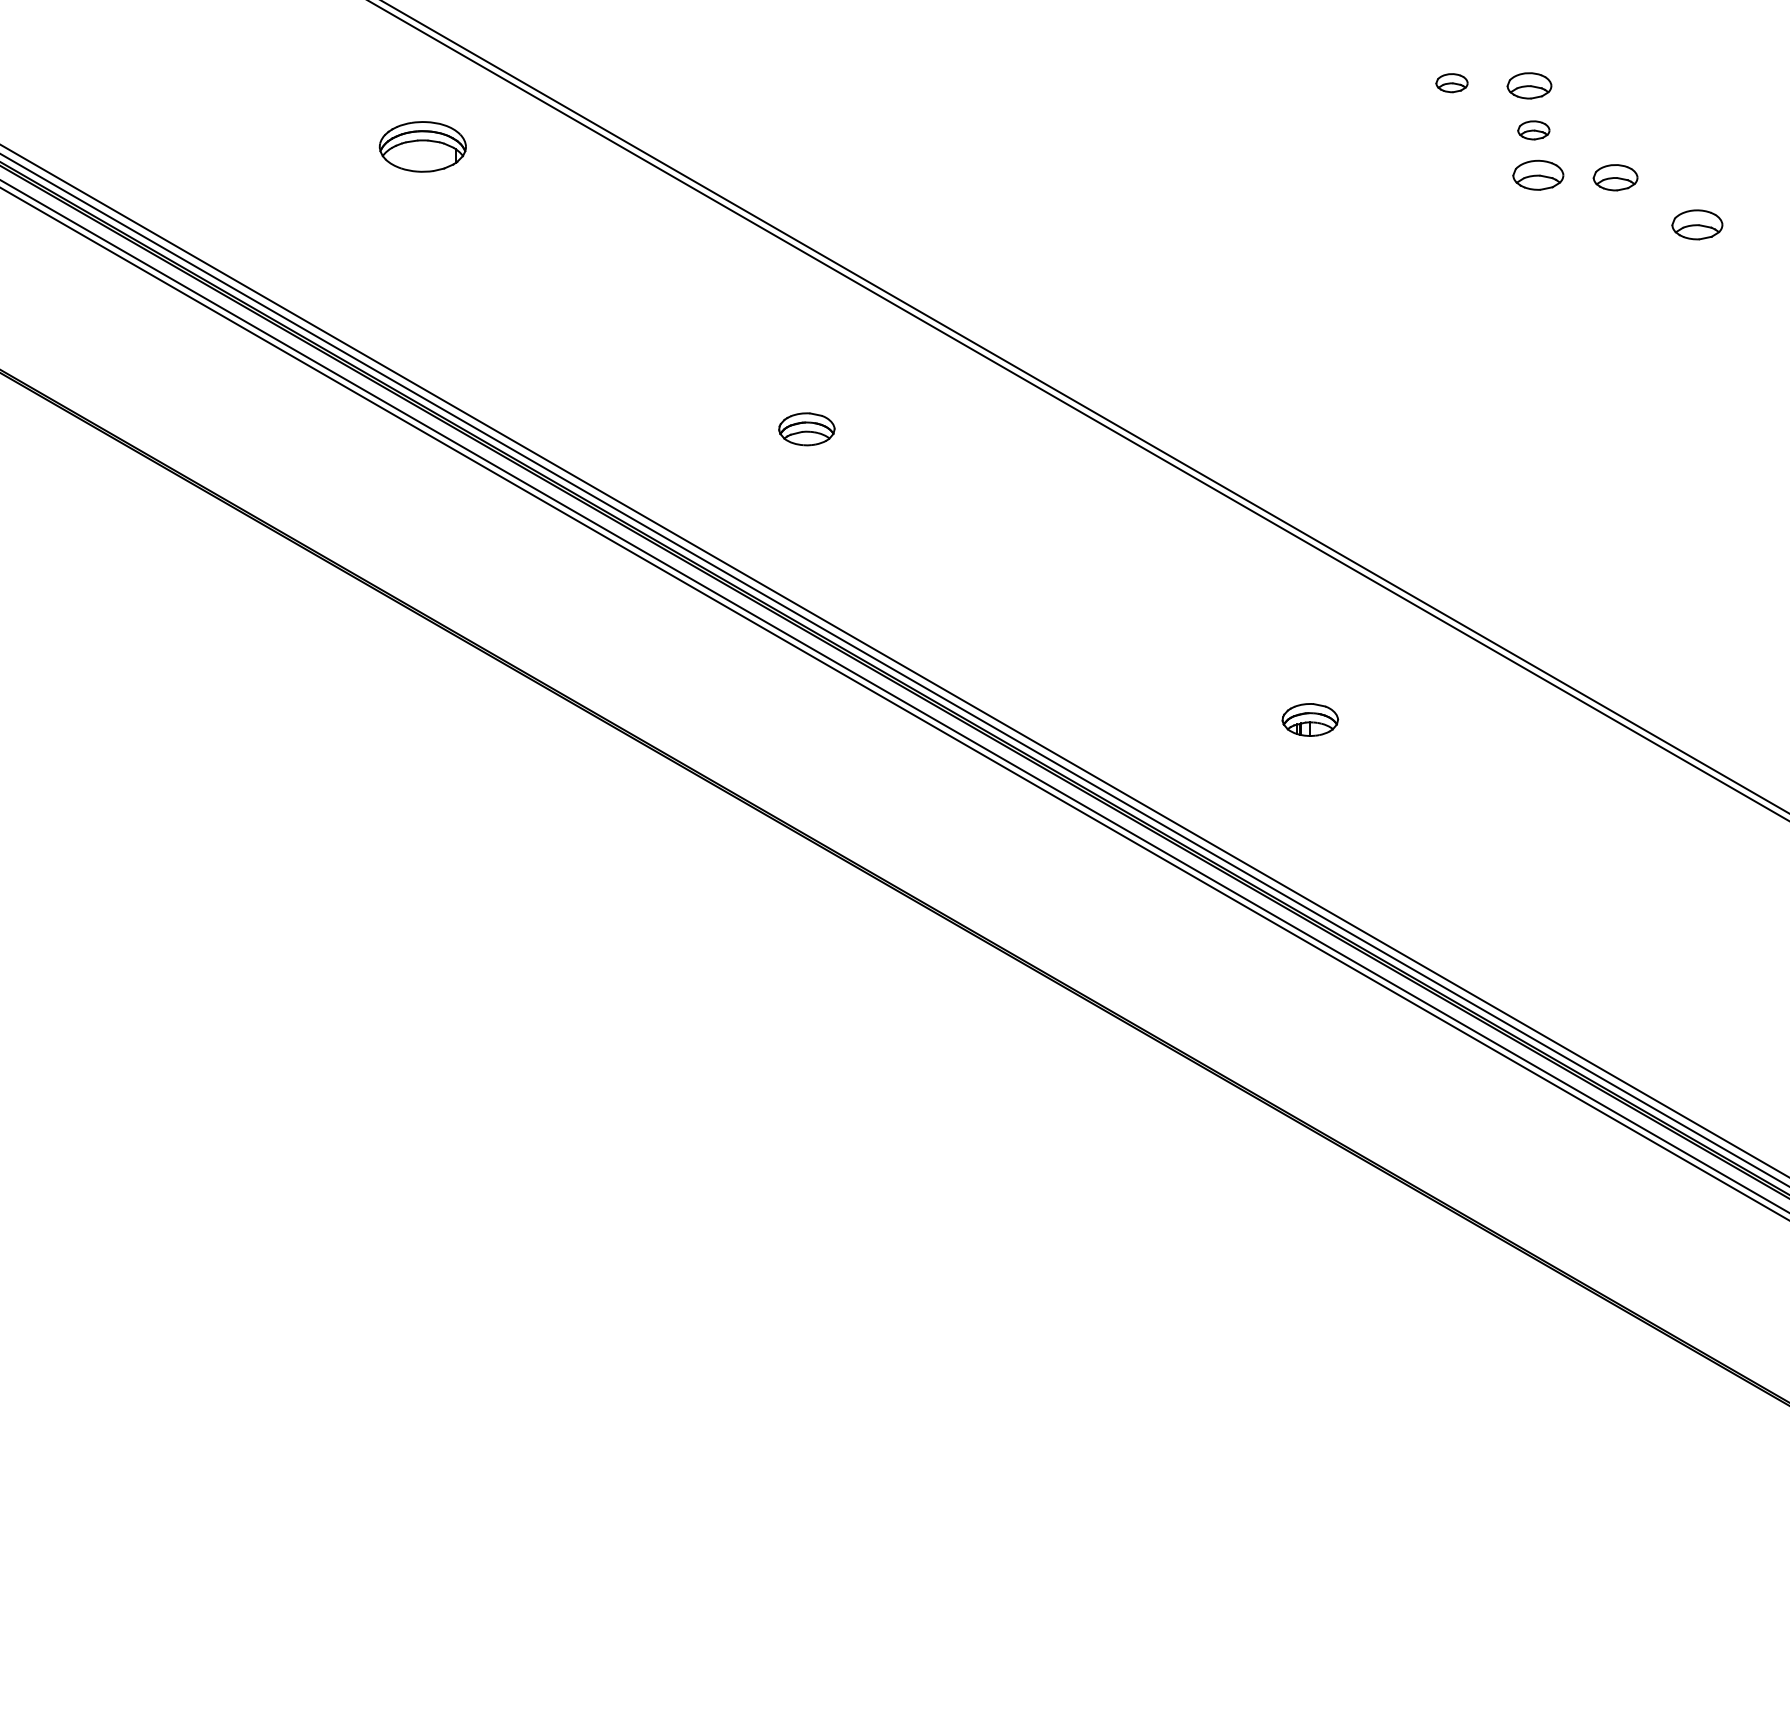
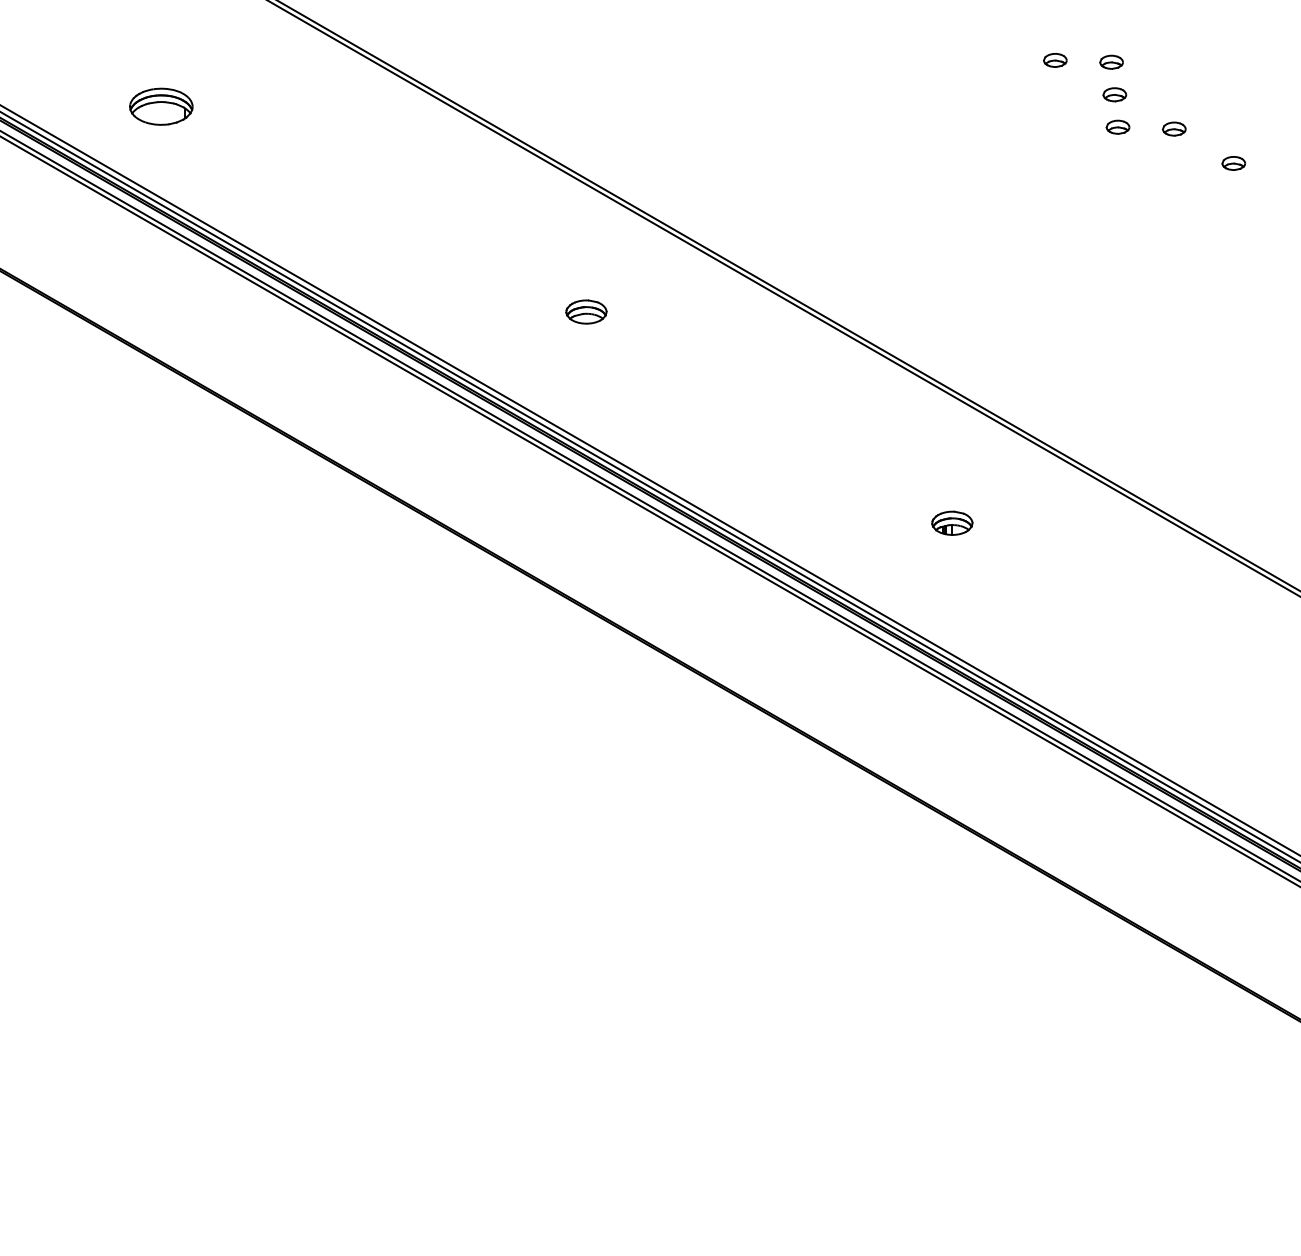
part: (1529, 84) -> (1111, 61), size x0.71
part: (423, 146) -> (161, 106), moved
part: (1537, 174) -> (1117, 126), size x0.62
part: (1615, 176) -> (1174, 128), size x0.71
part: (1697, 224) -> (1233, 163), size x0.62

